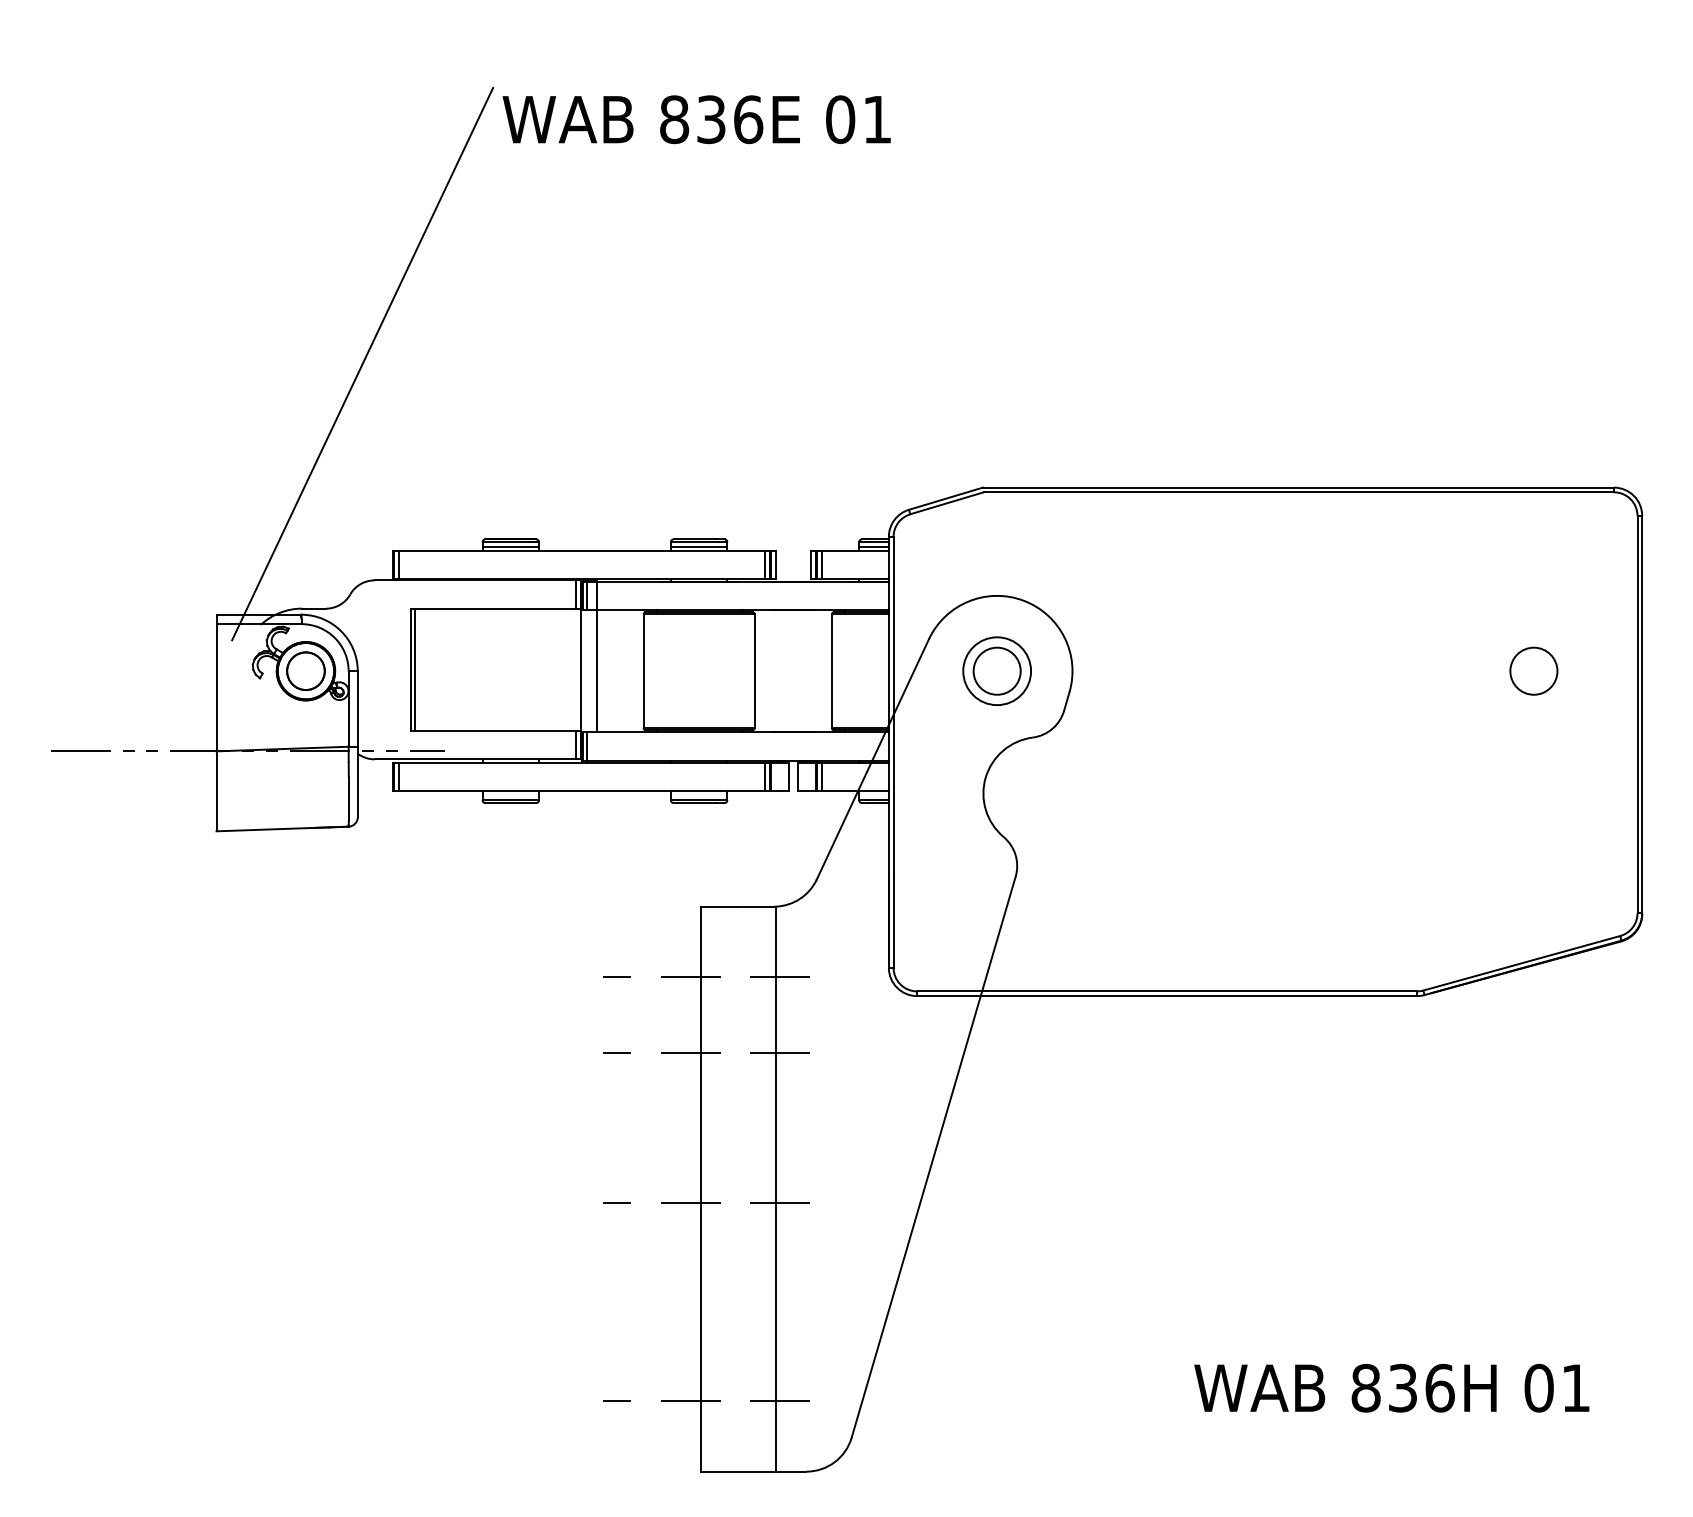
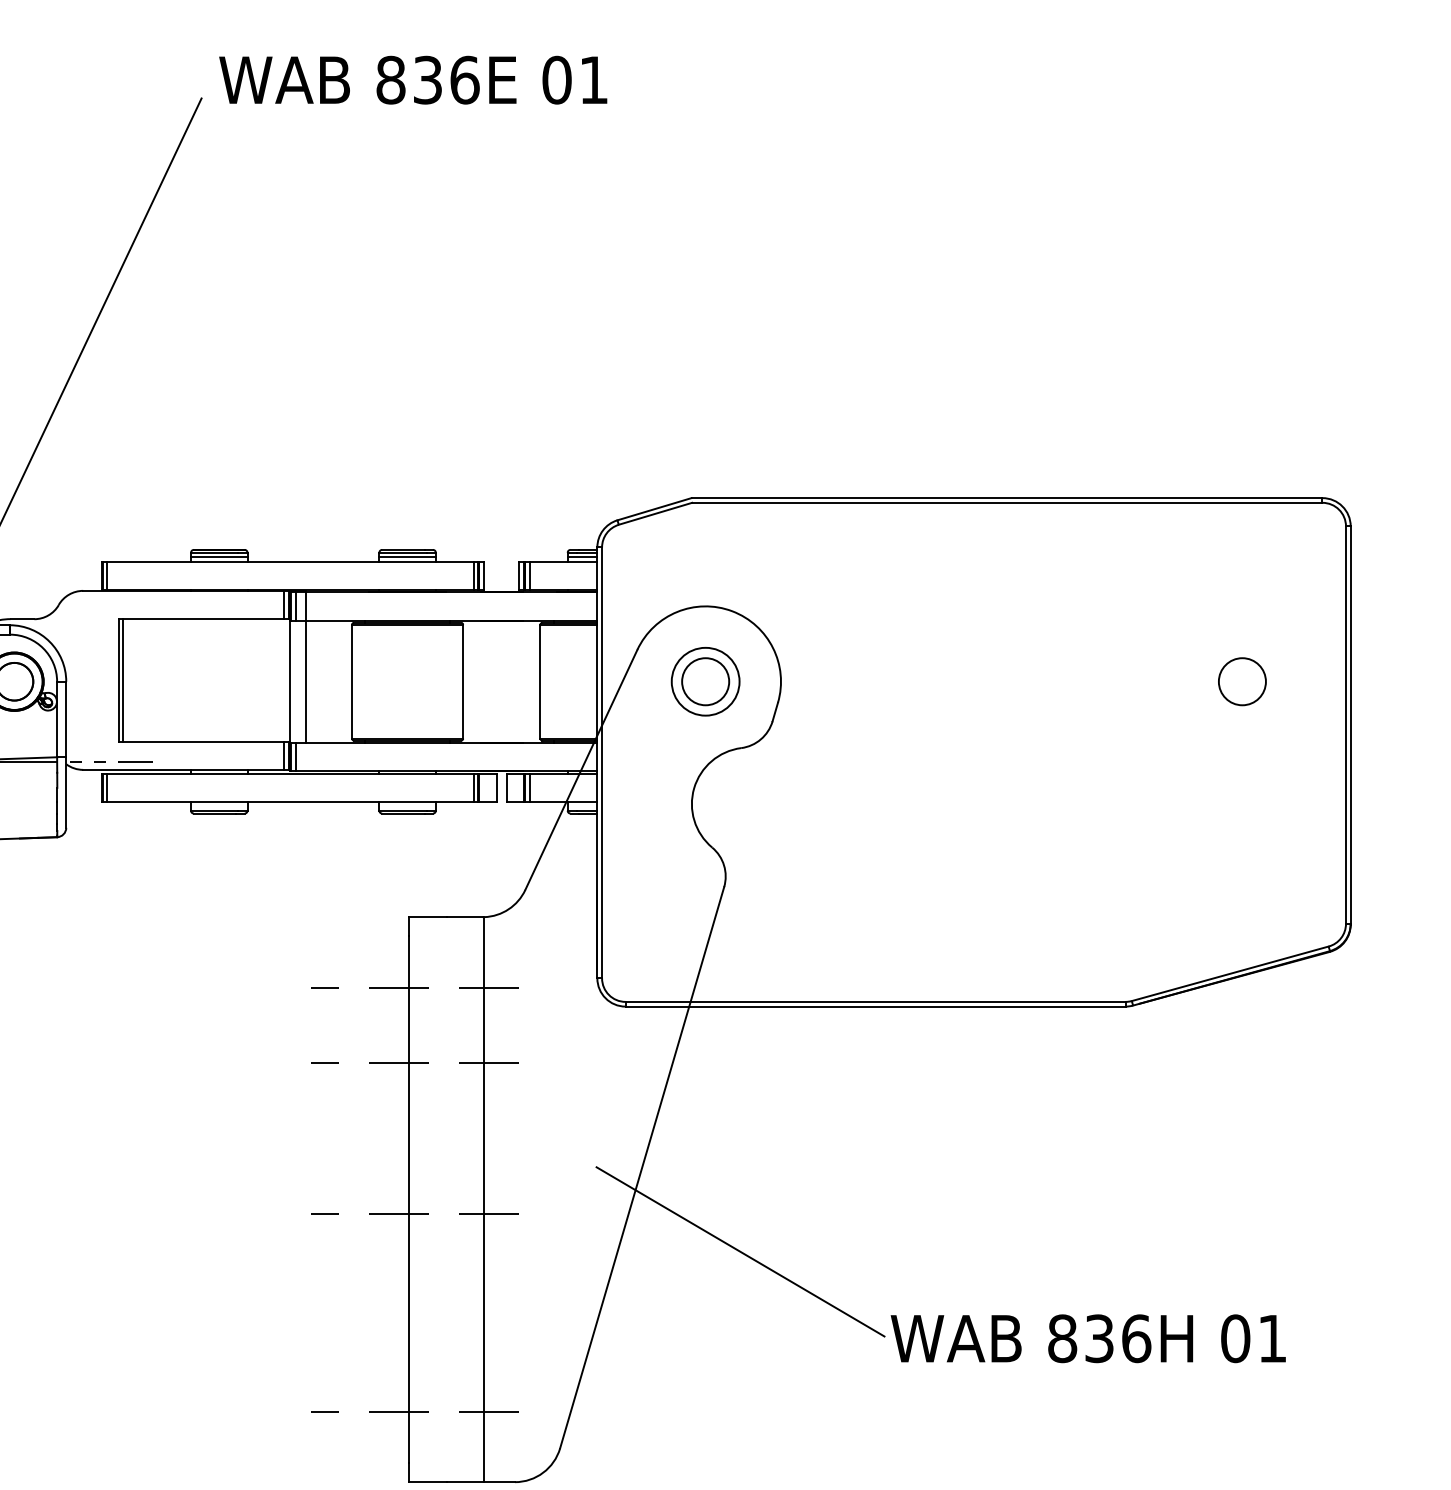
text: (696, 119) -> (413, 80), moved
line: (1031, 1240) -> (740, 1251), added
text: (1391, 1387) -> (1088, 1338), moved

